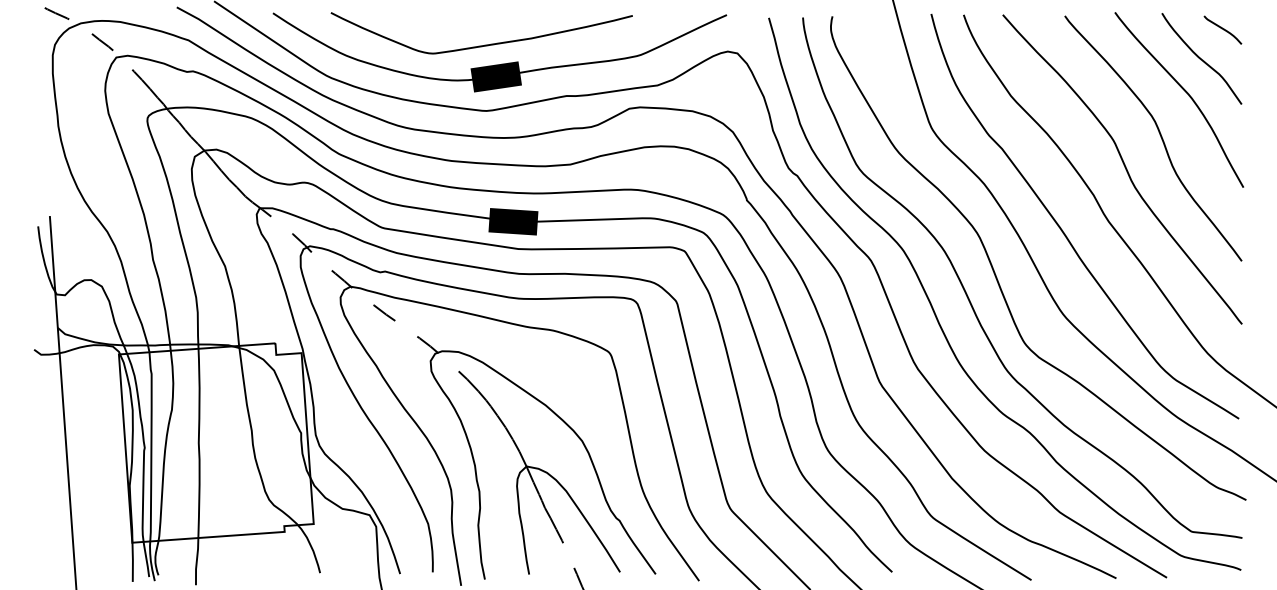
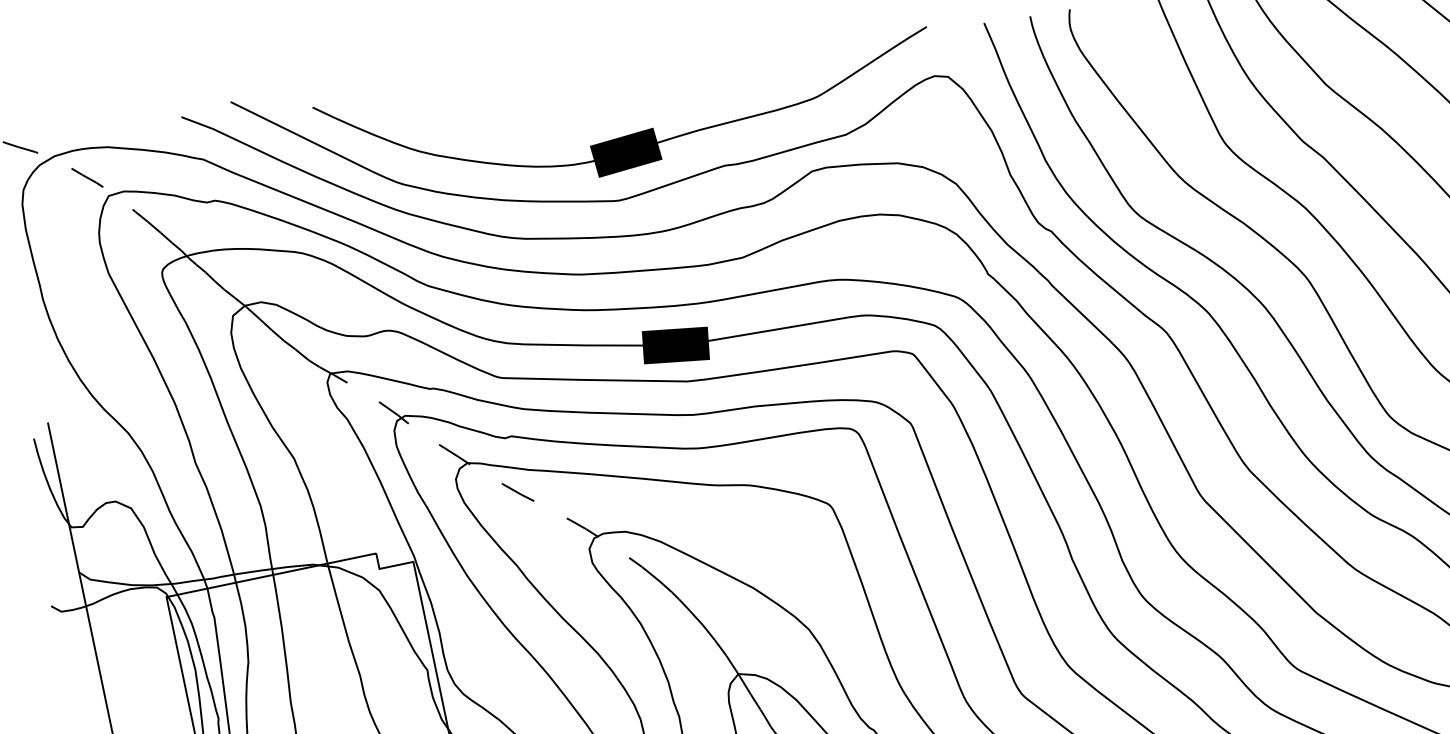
curve: (484, 44) -> (604, 111), removed

